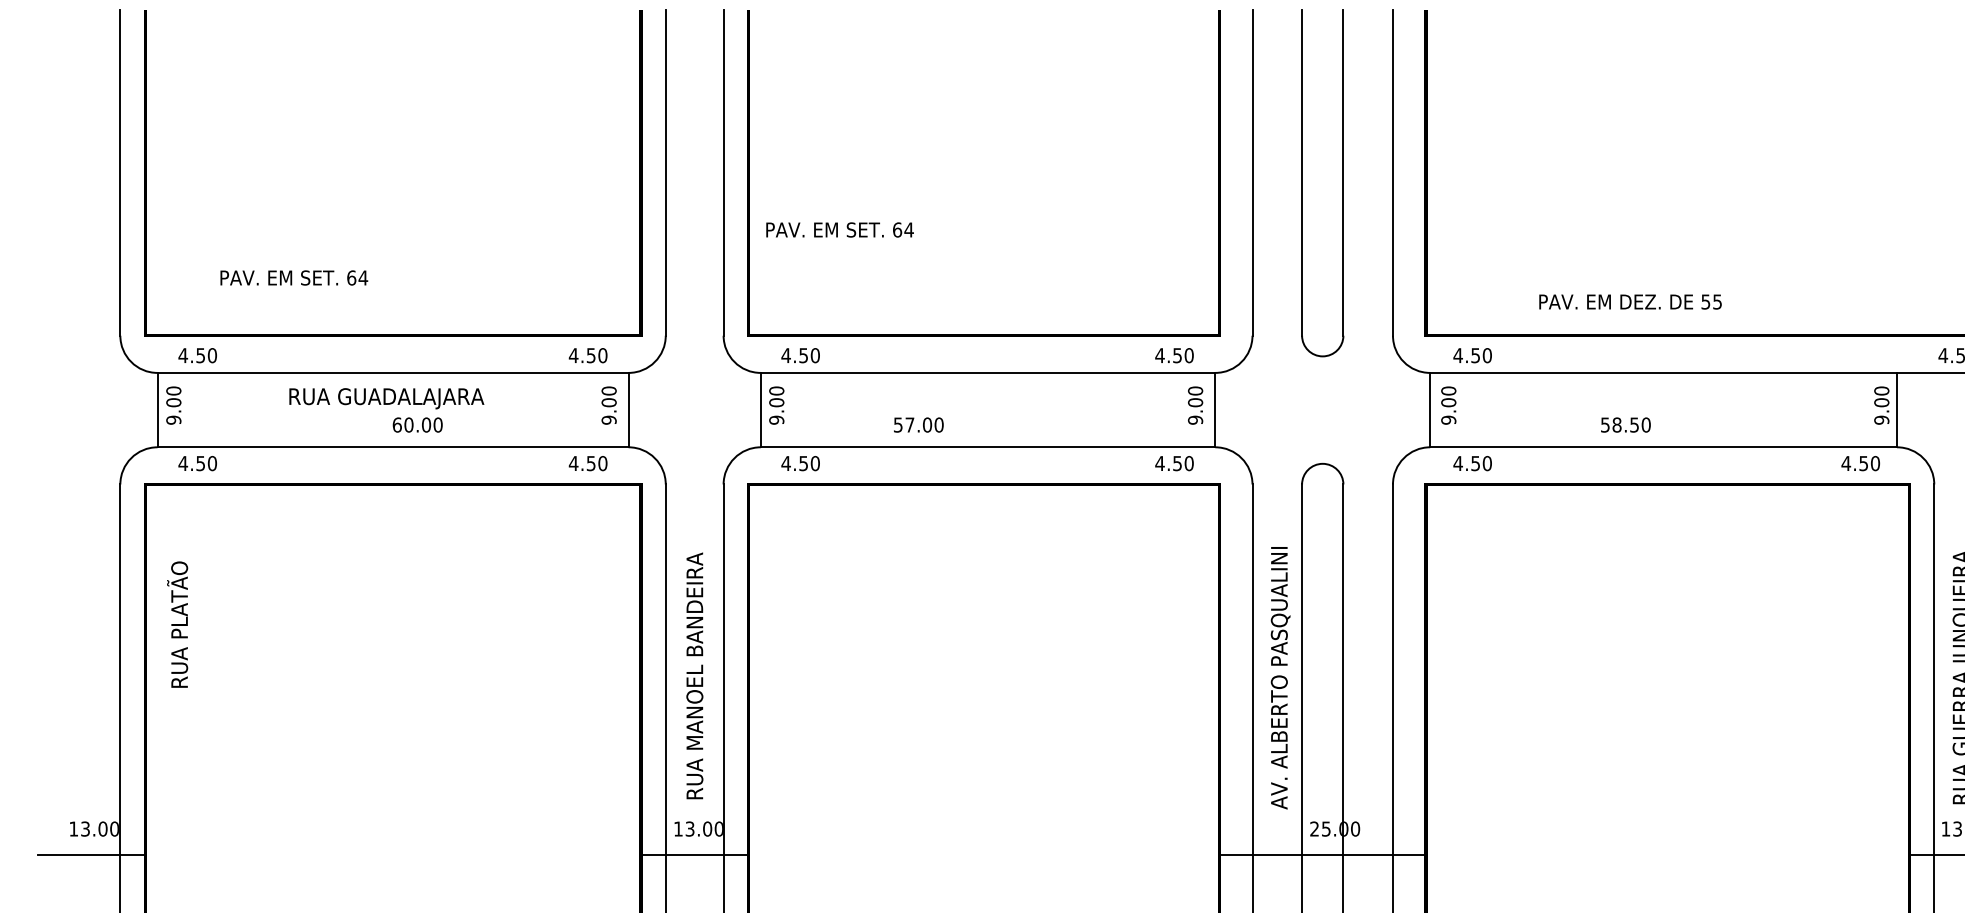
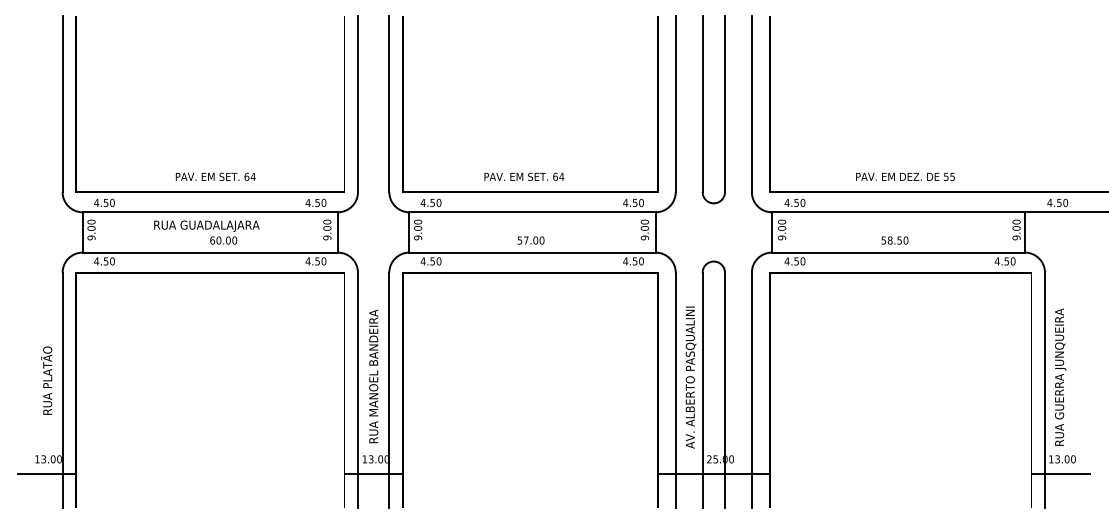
text: (840, 229) -> (524, 176), moved
text: (293, 277) -> (215, 176), moved
text: (1630, 301) -> (905, 176), moved
text: (917, 424) -> (530, 240), moved
text: (1624, 424) -> (894, 240), moved
text: (177, 624) -> (46, 380), moved

